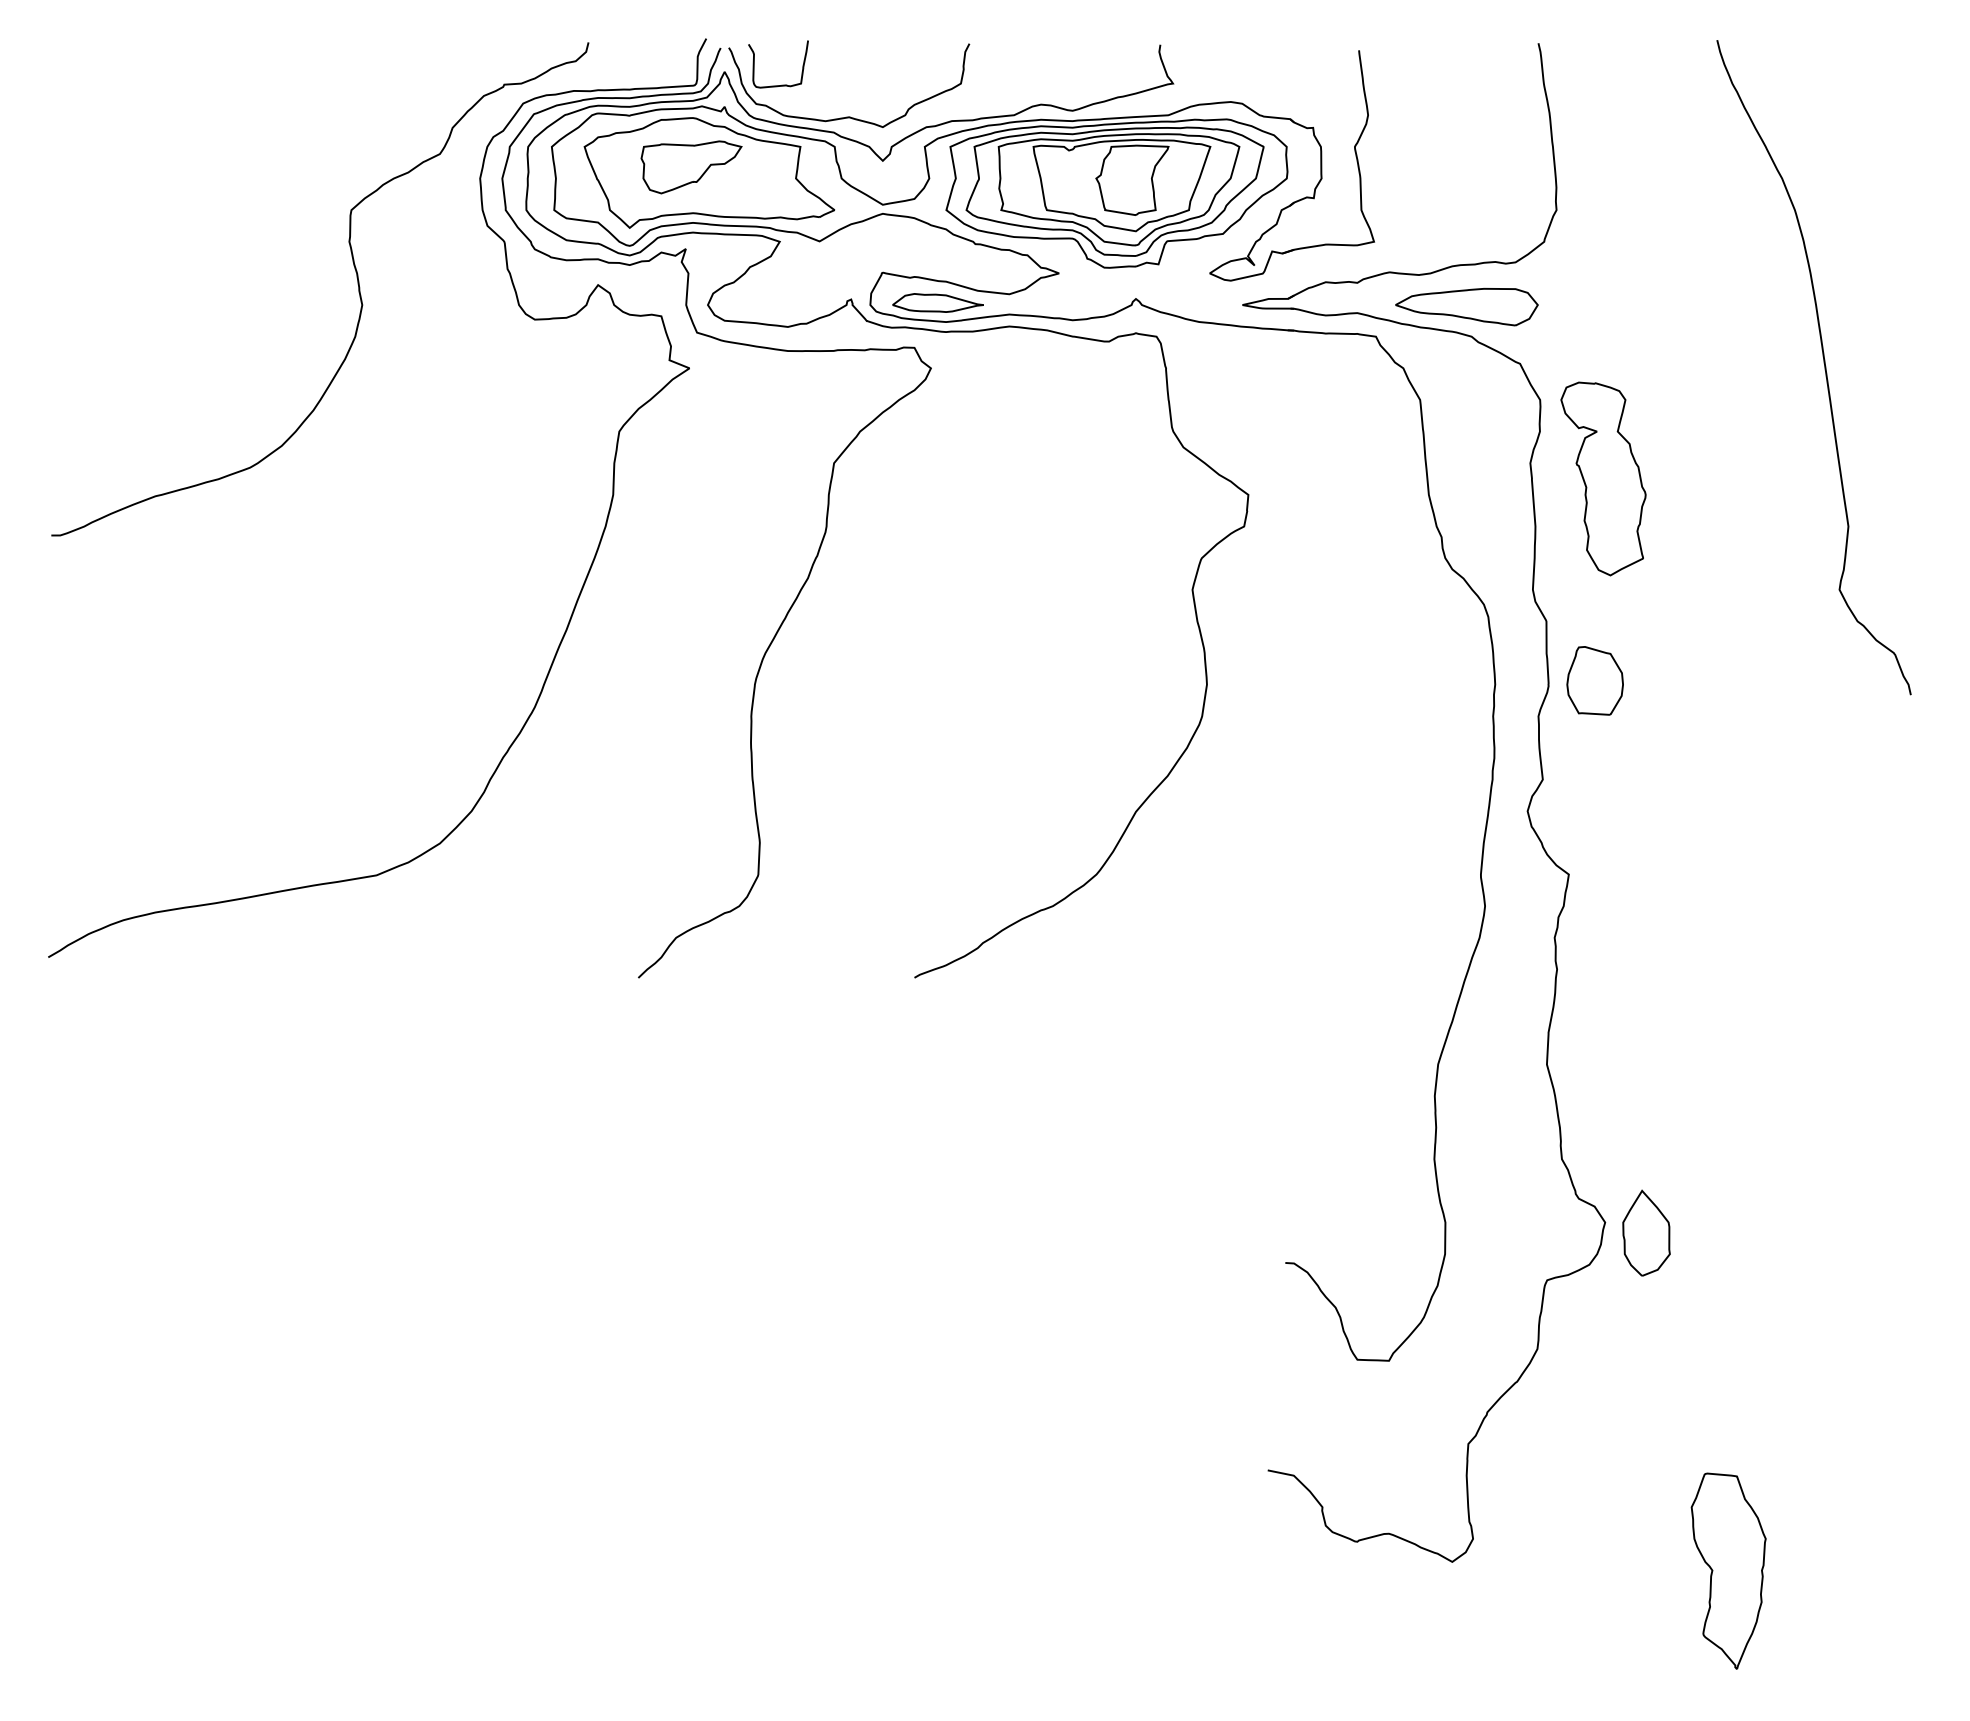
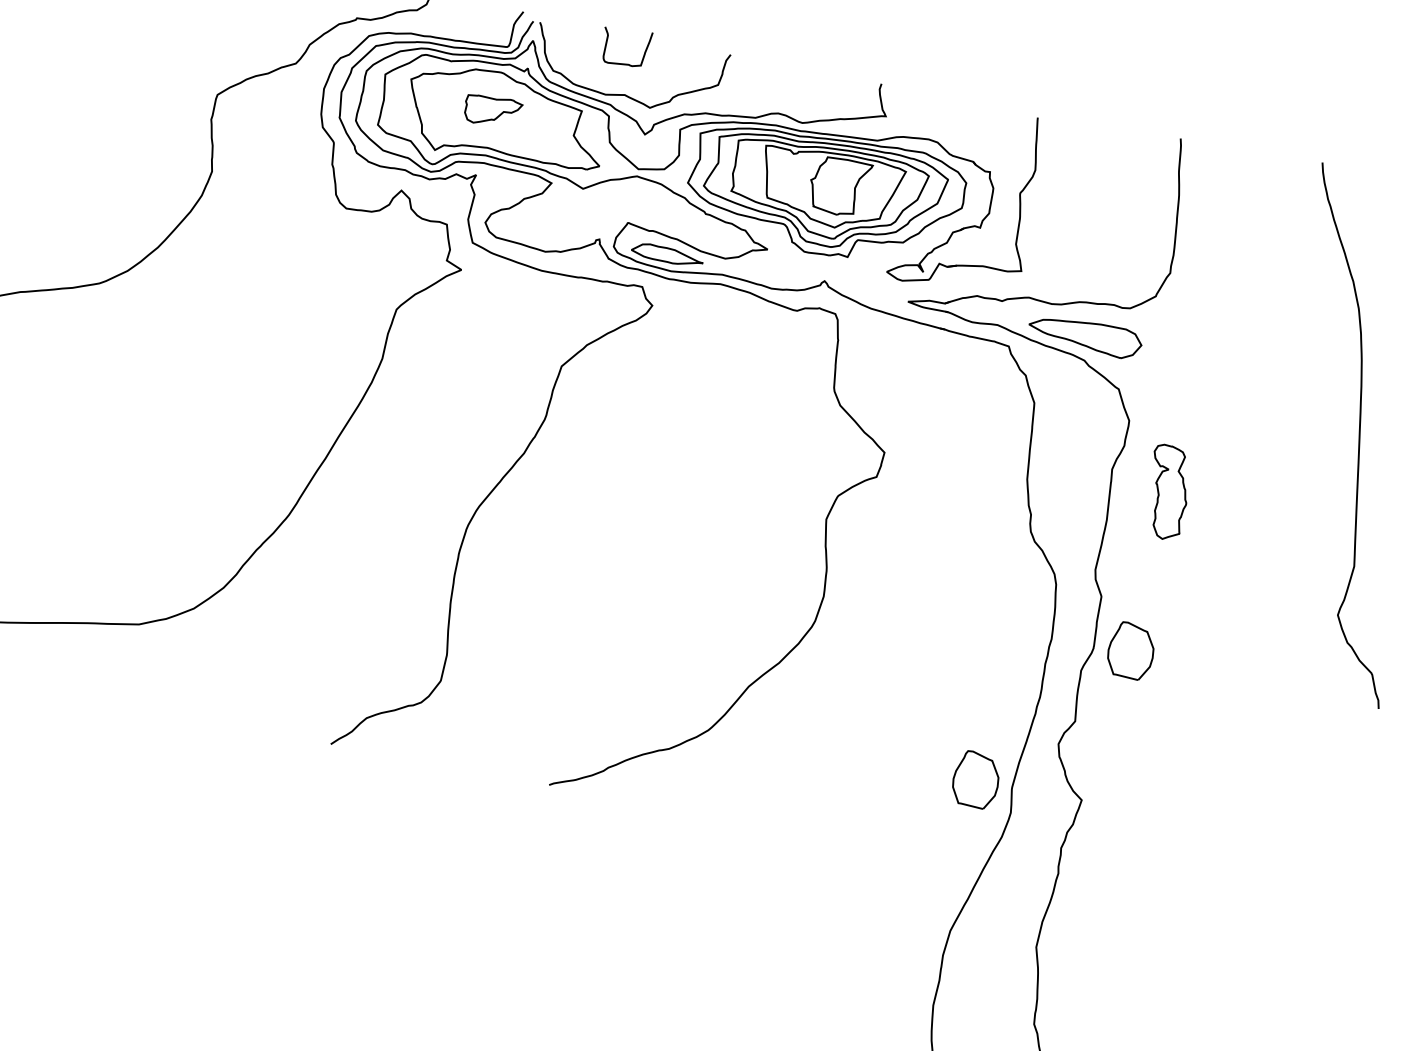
curve: (781, 84) -> (625, 63), moved
part: (691, 167) -> (492, 111), size x0.7
part: (1603, 478) -> (1167, 492), size x0.6
part: (1434, 873) -> (975, 779), added

